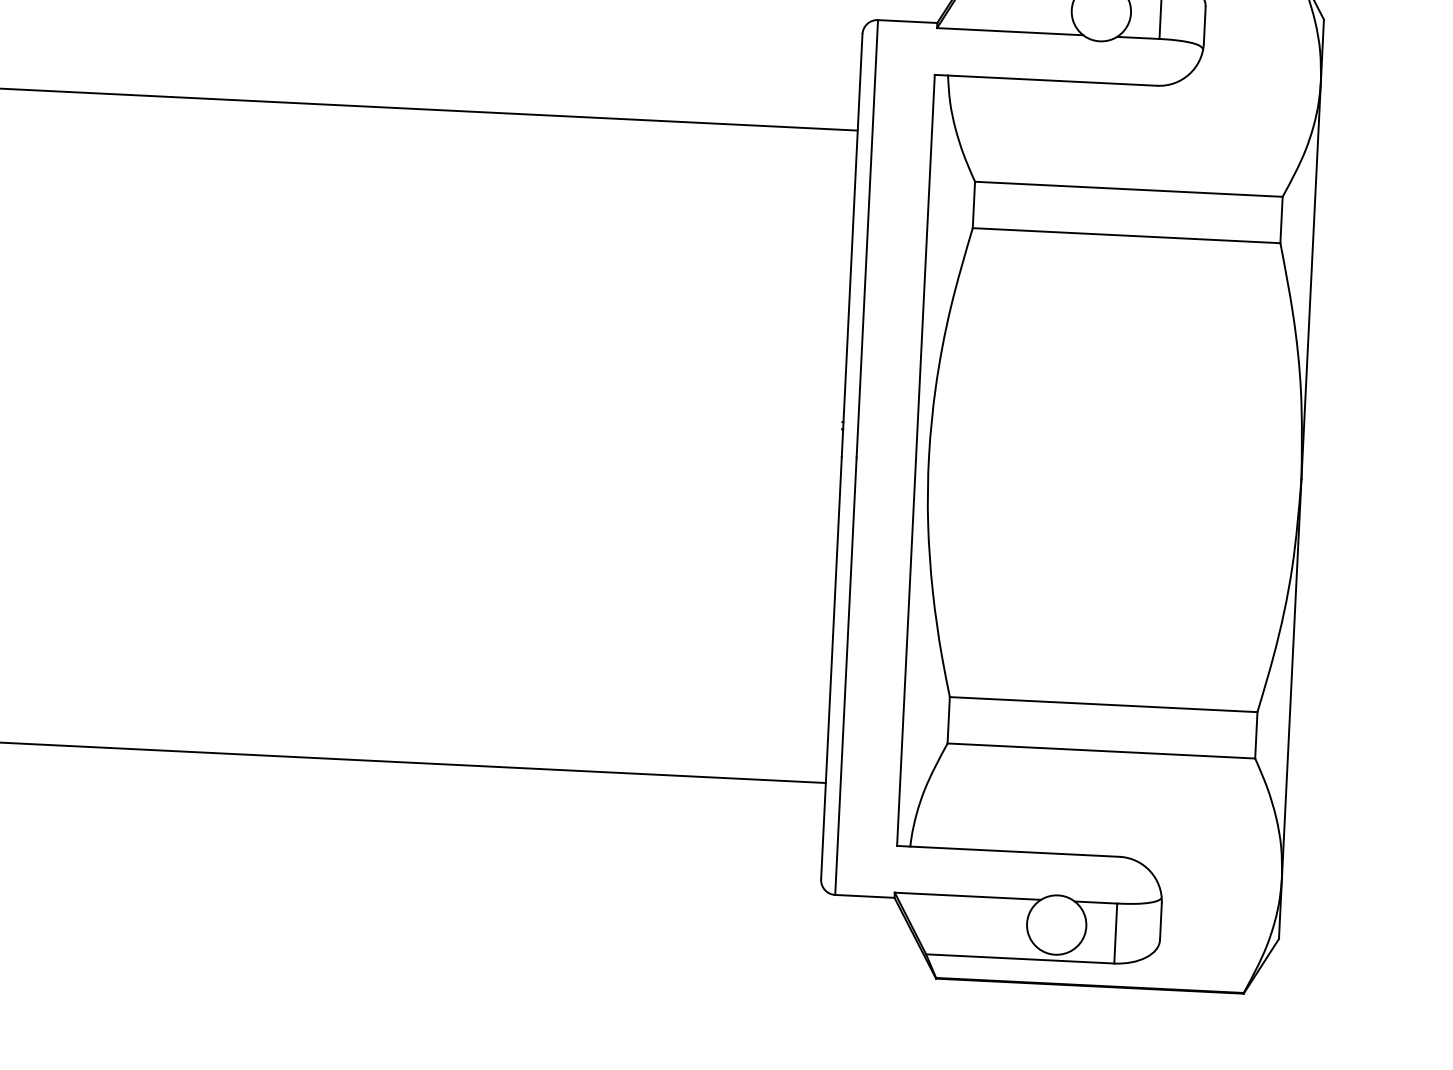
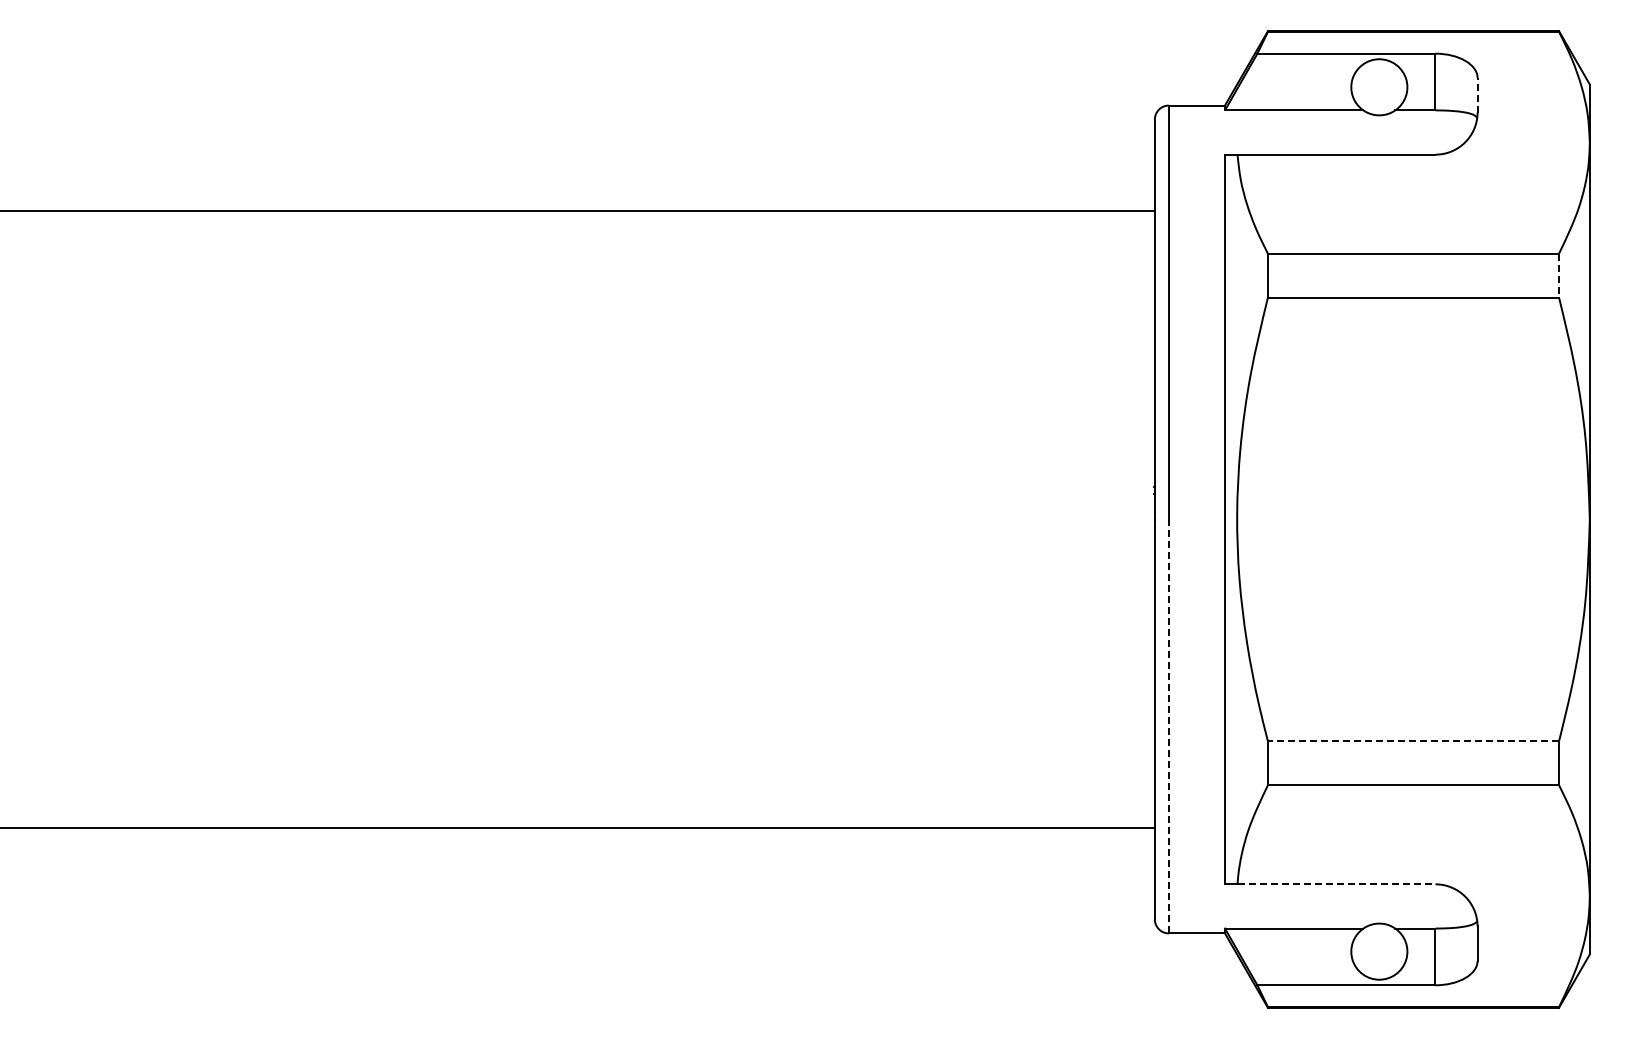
line: (1204, 24) -> (1477, 94), solid -> dashed
line: (1282, 219) -> (1559, 275), solid -> dashed
line: (845, 676) -> (1168, 726), solid -> dashed
line: (1103, 704) -> (1413, 741), solid -> dashed
line: (1014, 851) -> (1336, 884), solid -> dashed

